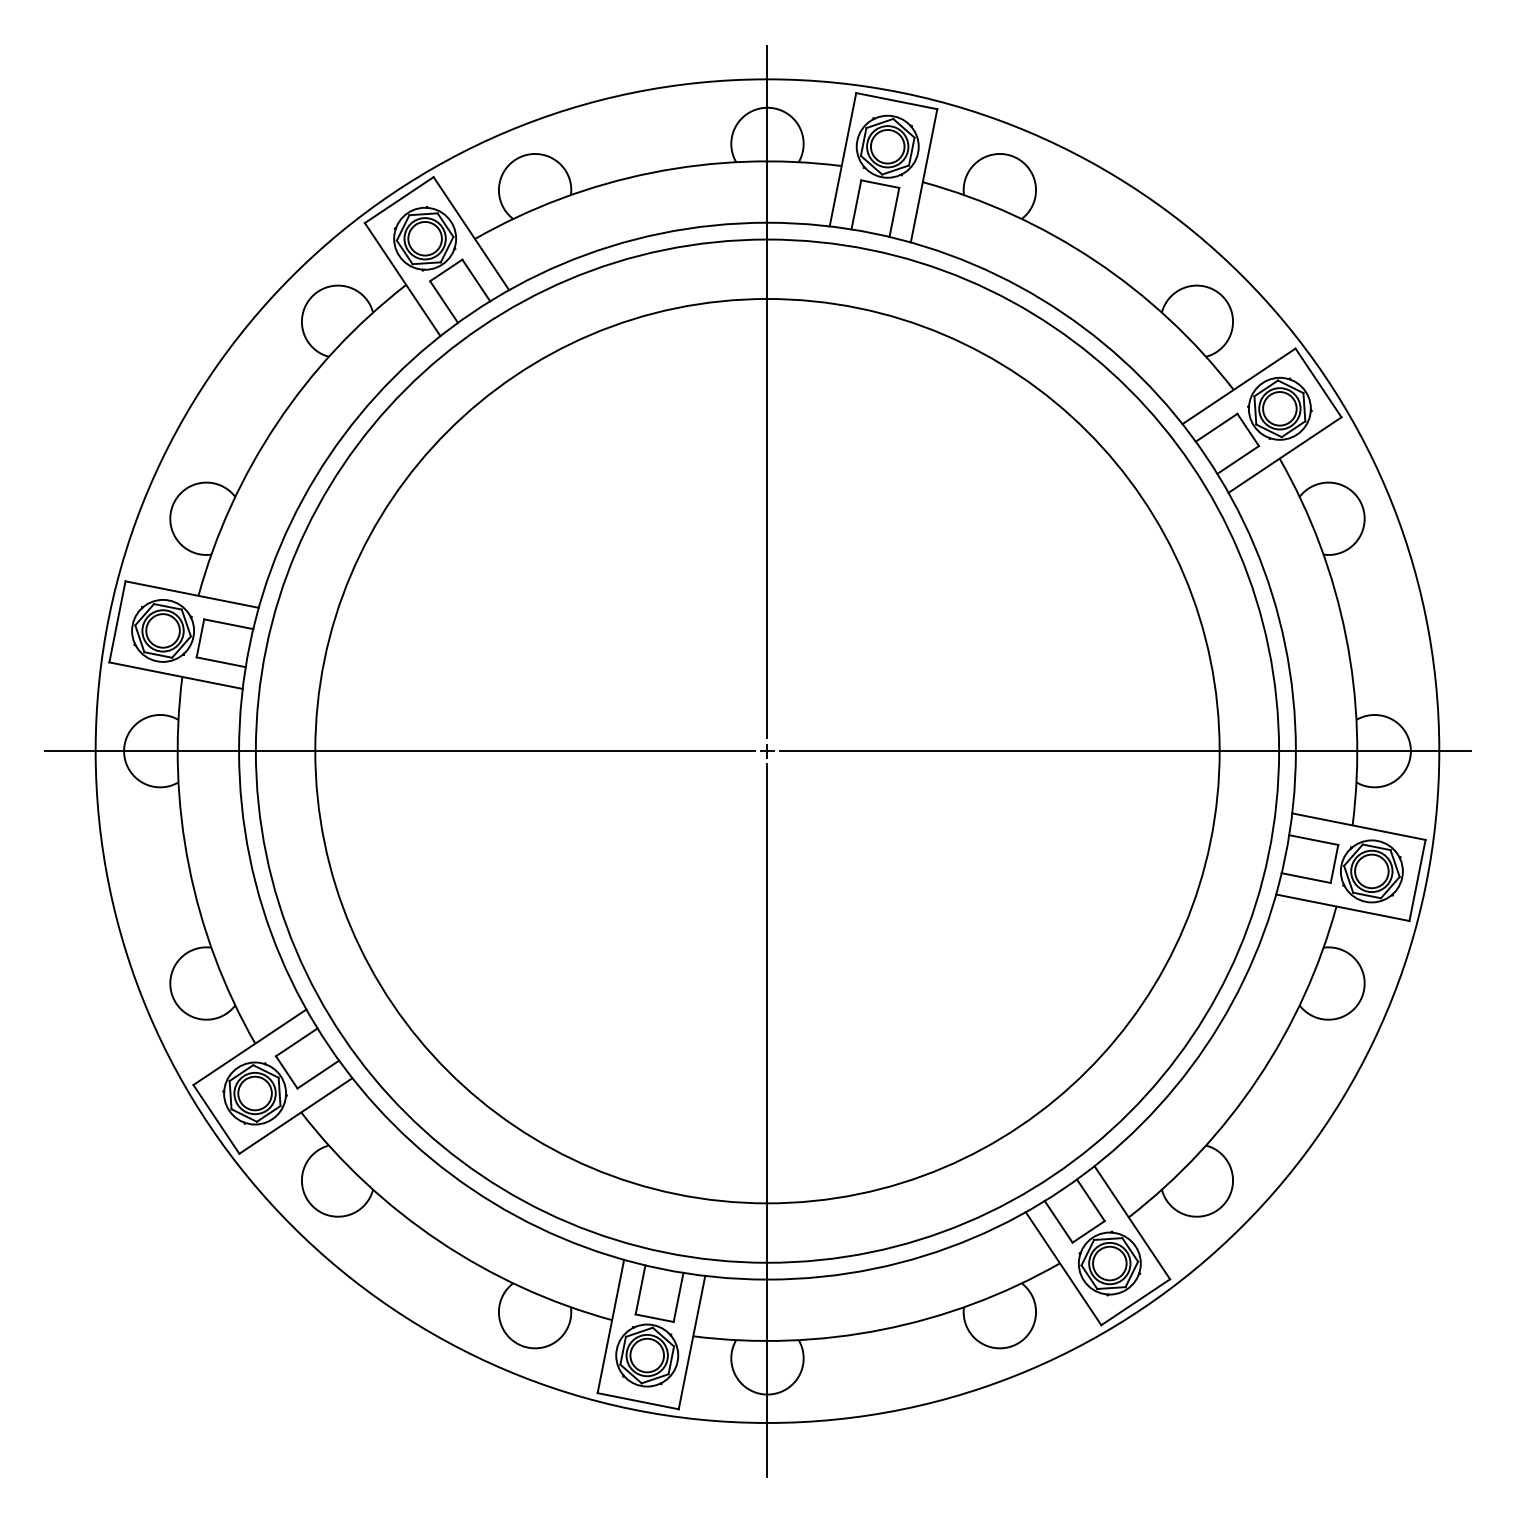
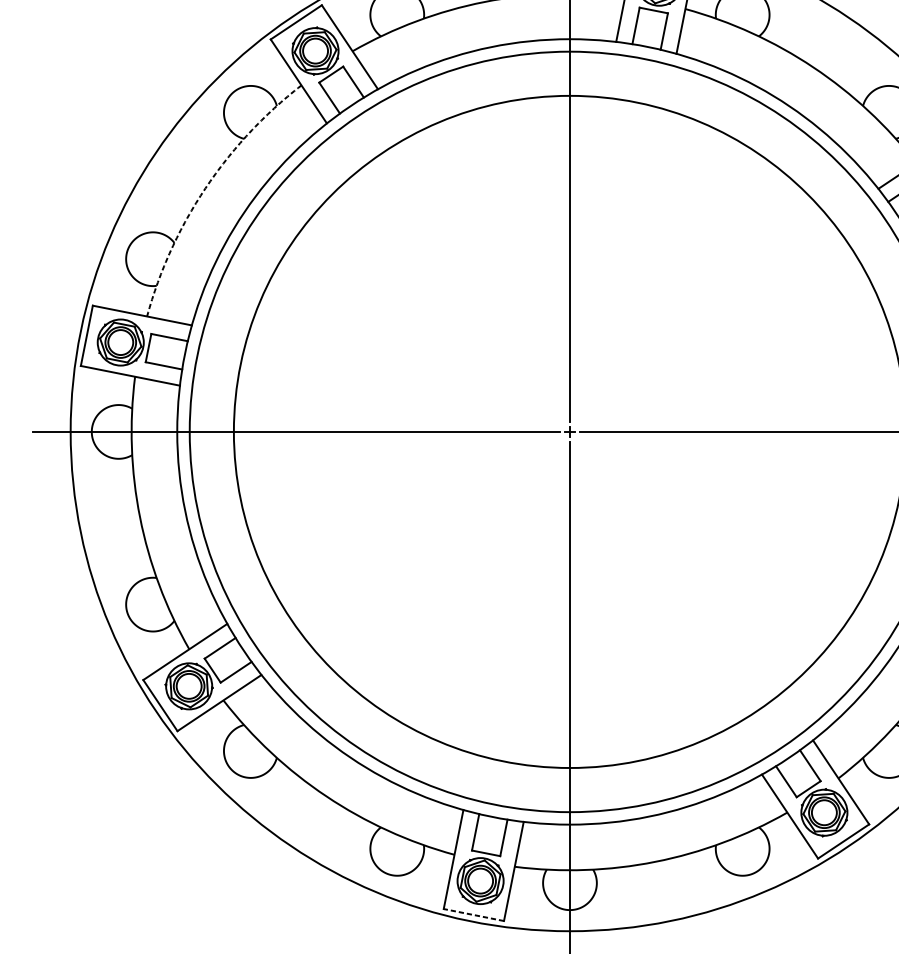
arc: (277, 423) -> (205, 188), solid -> dashed
line: (637, 1401) -> (473, 915), solid -> dashed

